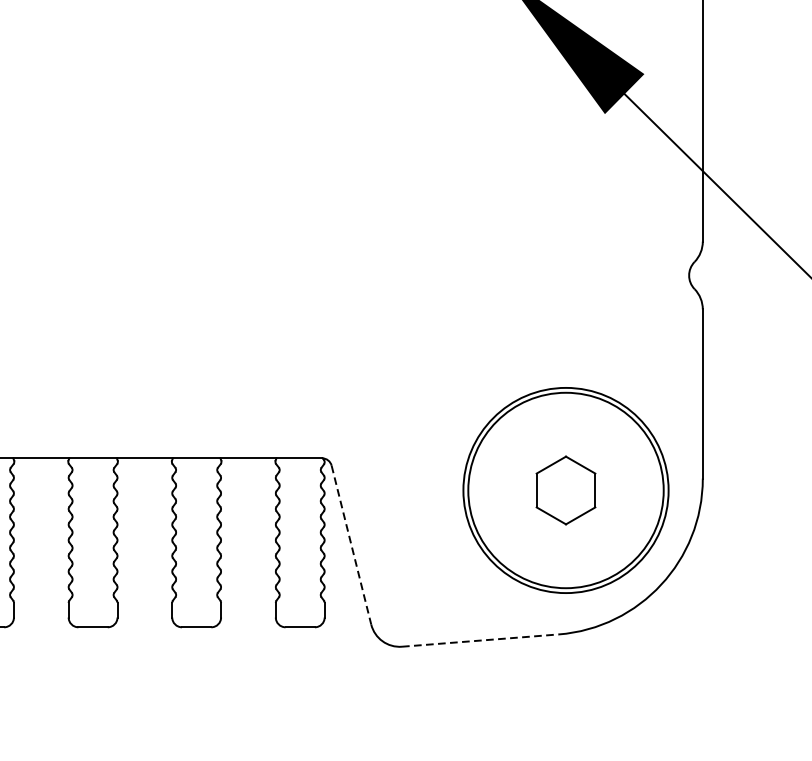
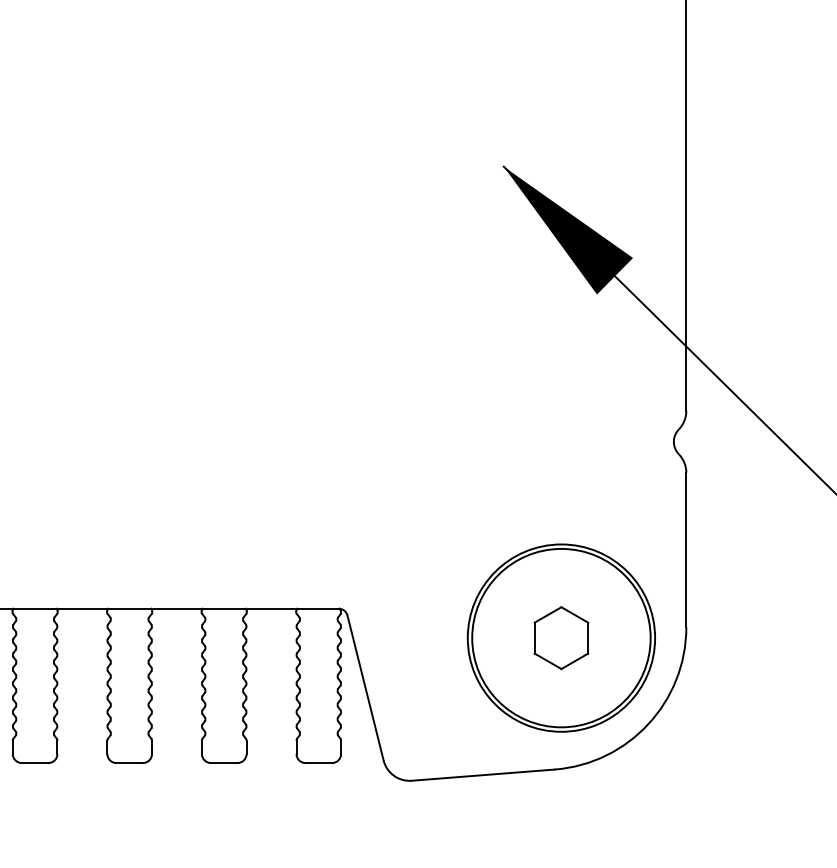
line: (351, 545) -> (365, 688), dashed -> solid
line: (480, 640) -> (483, 775), dashed -> solid

